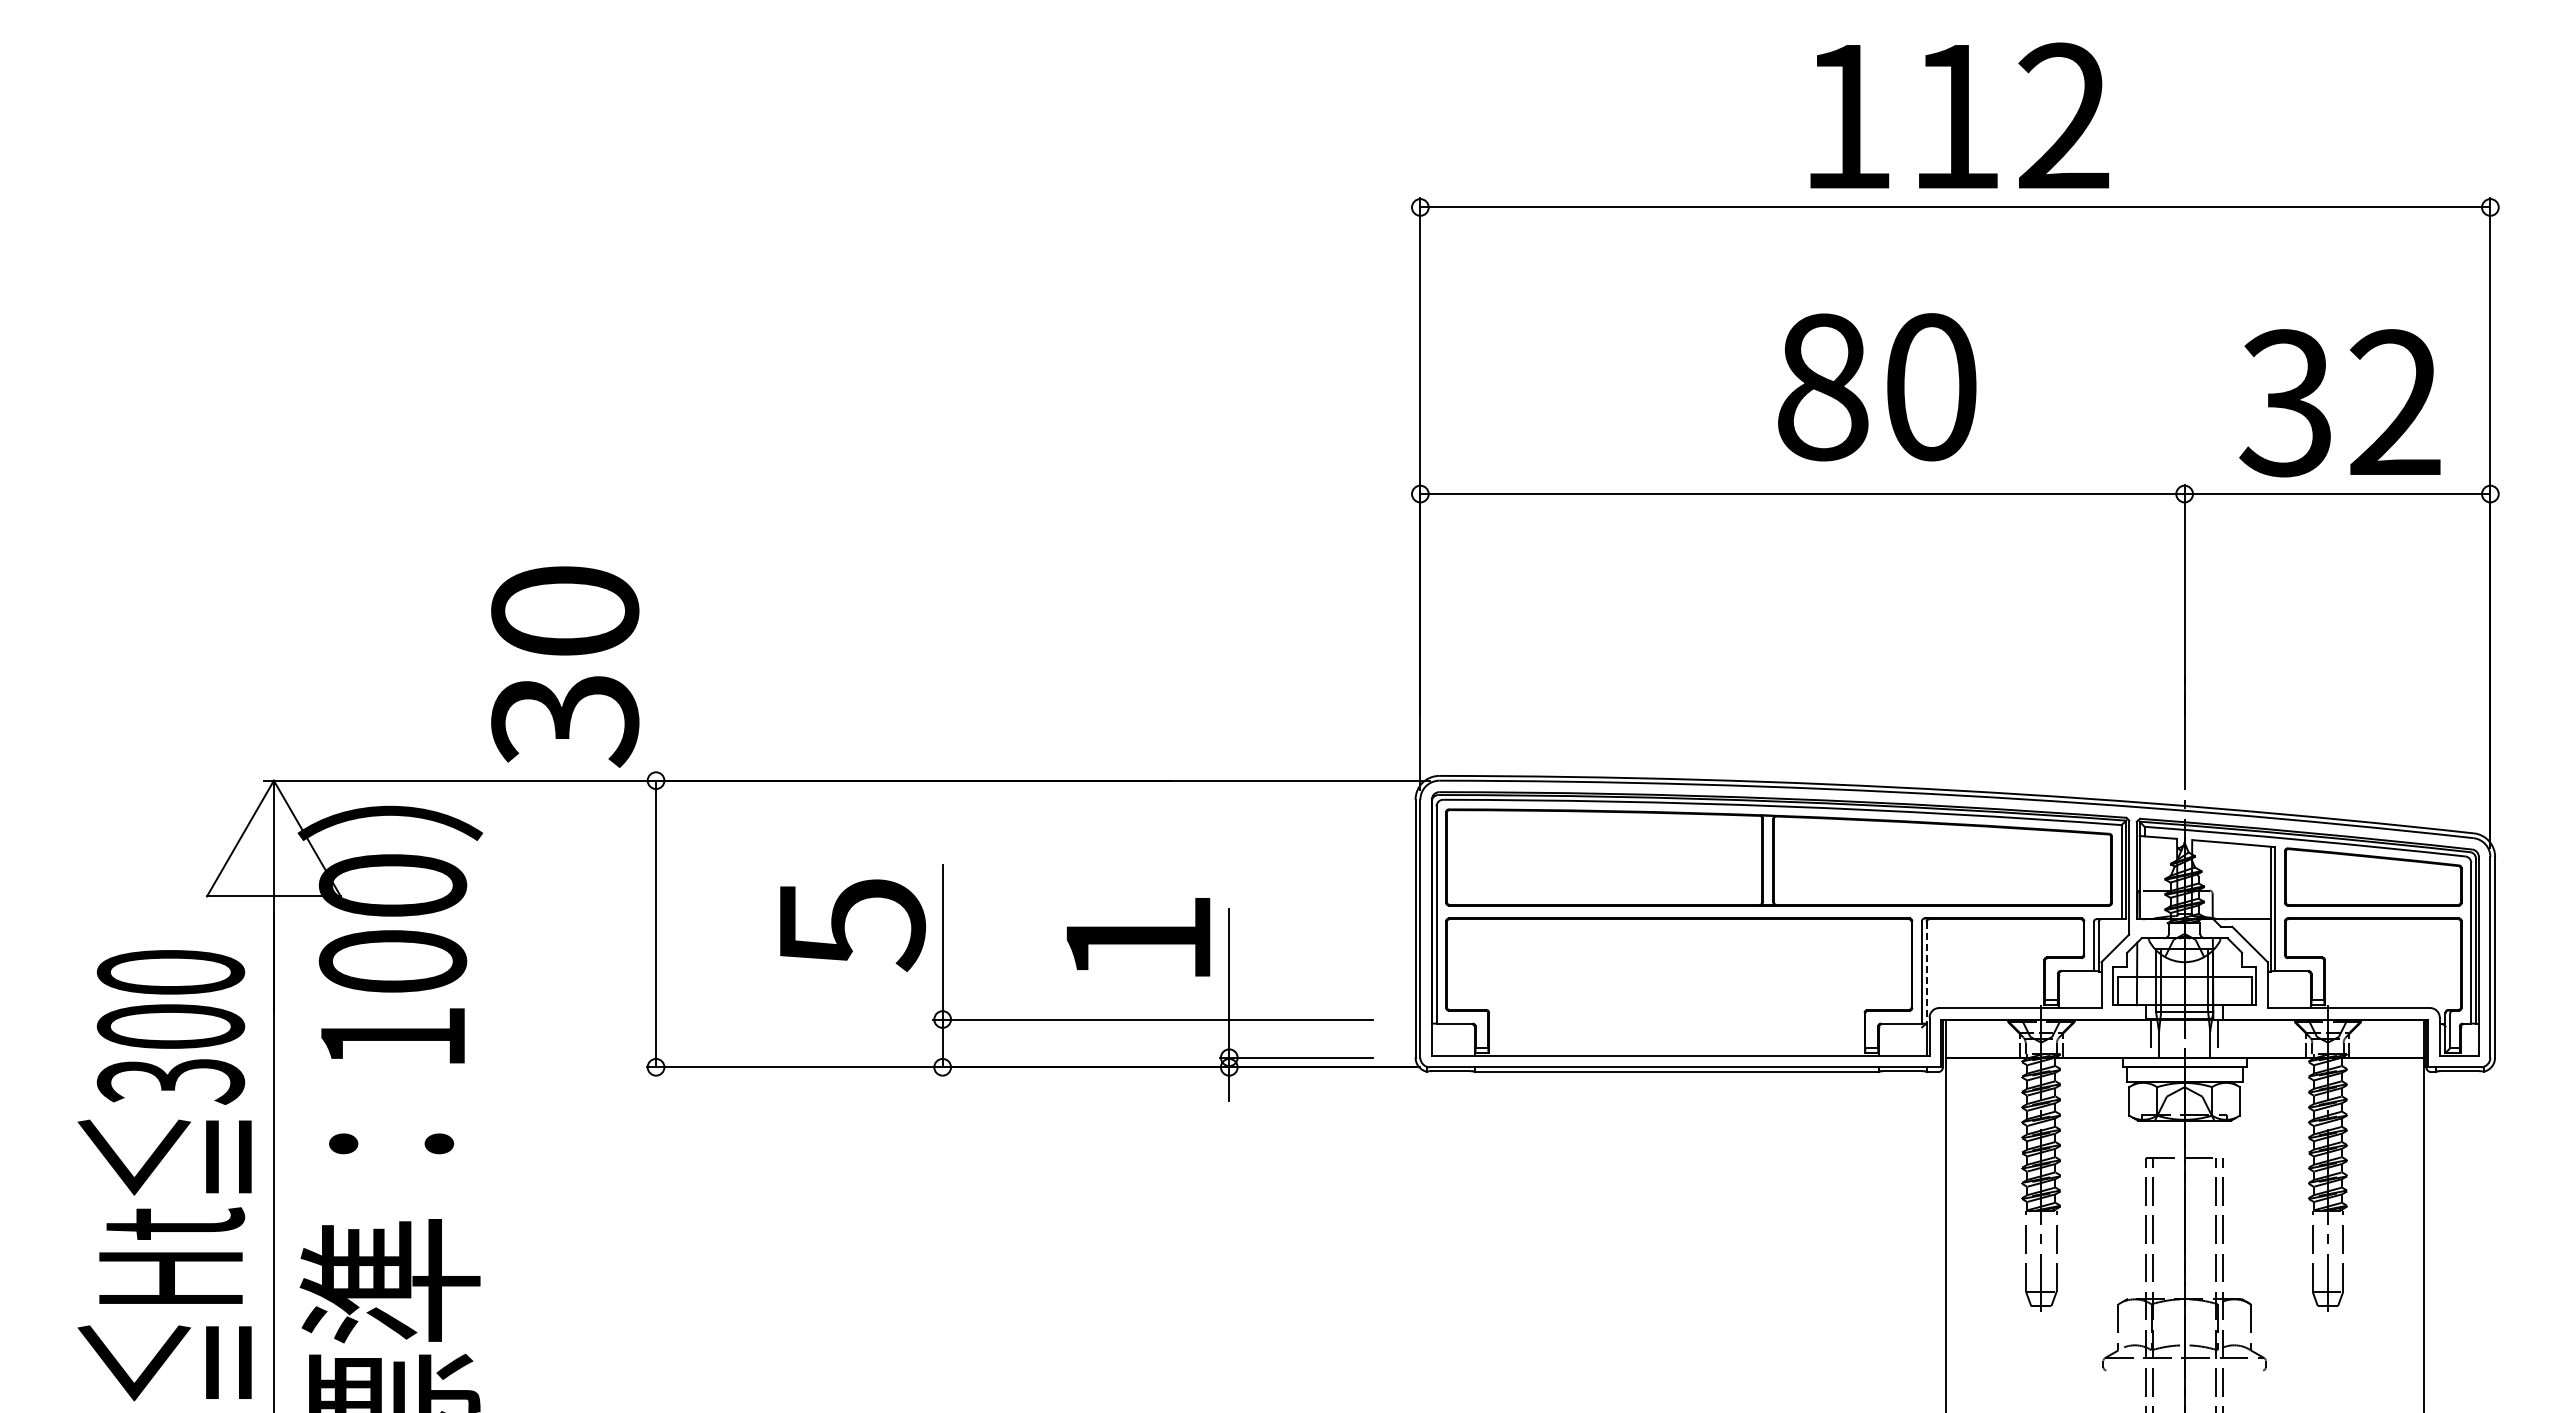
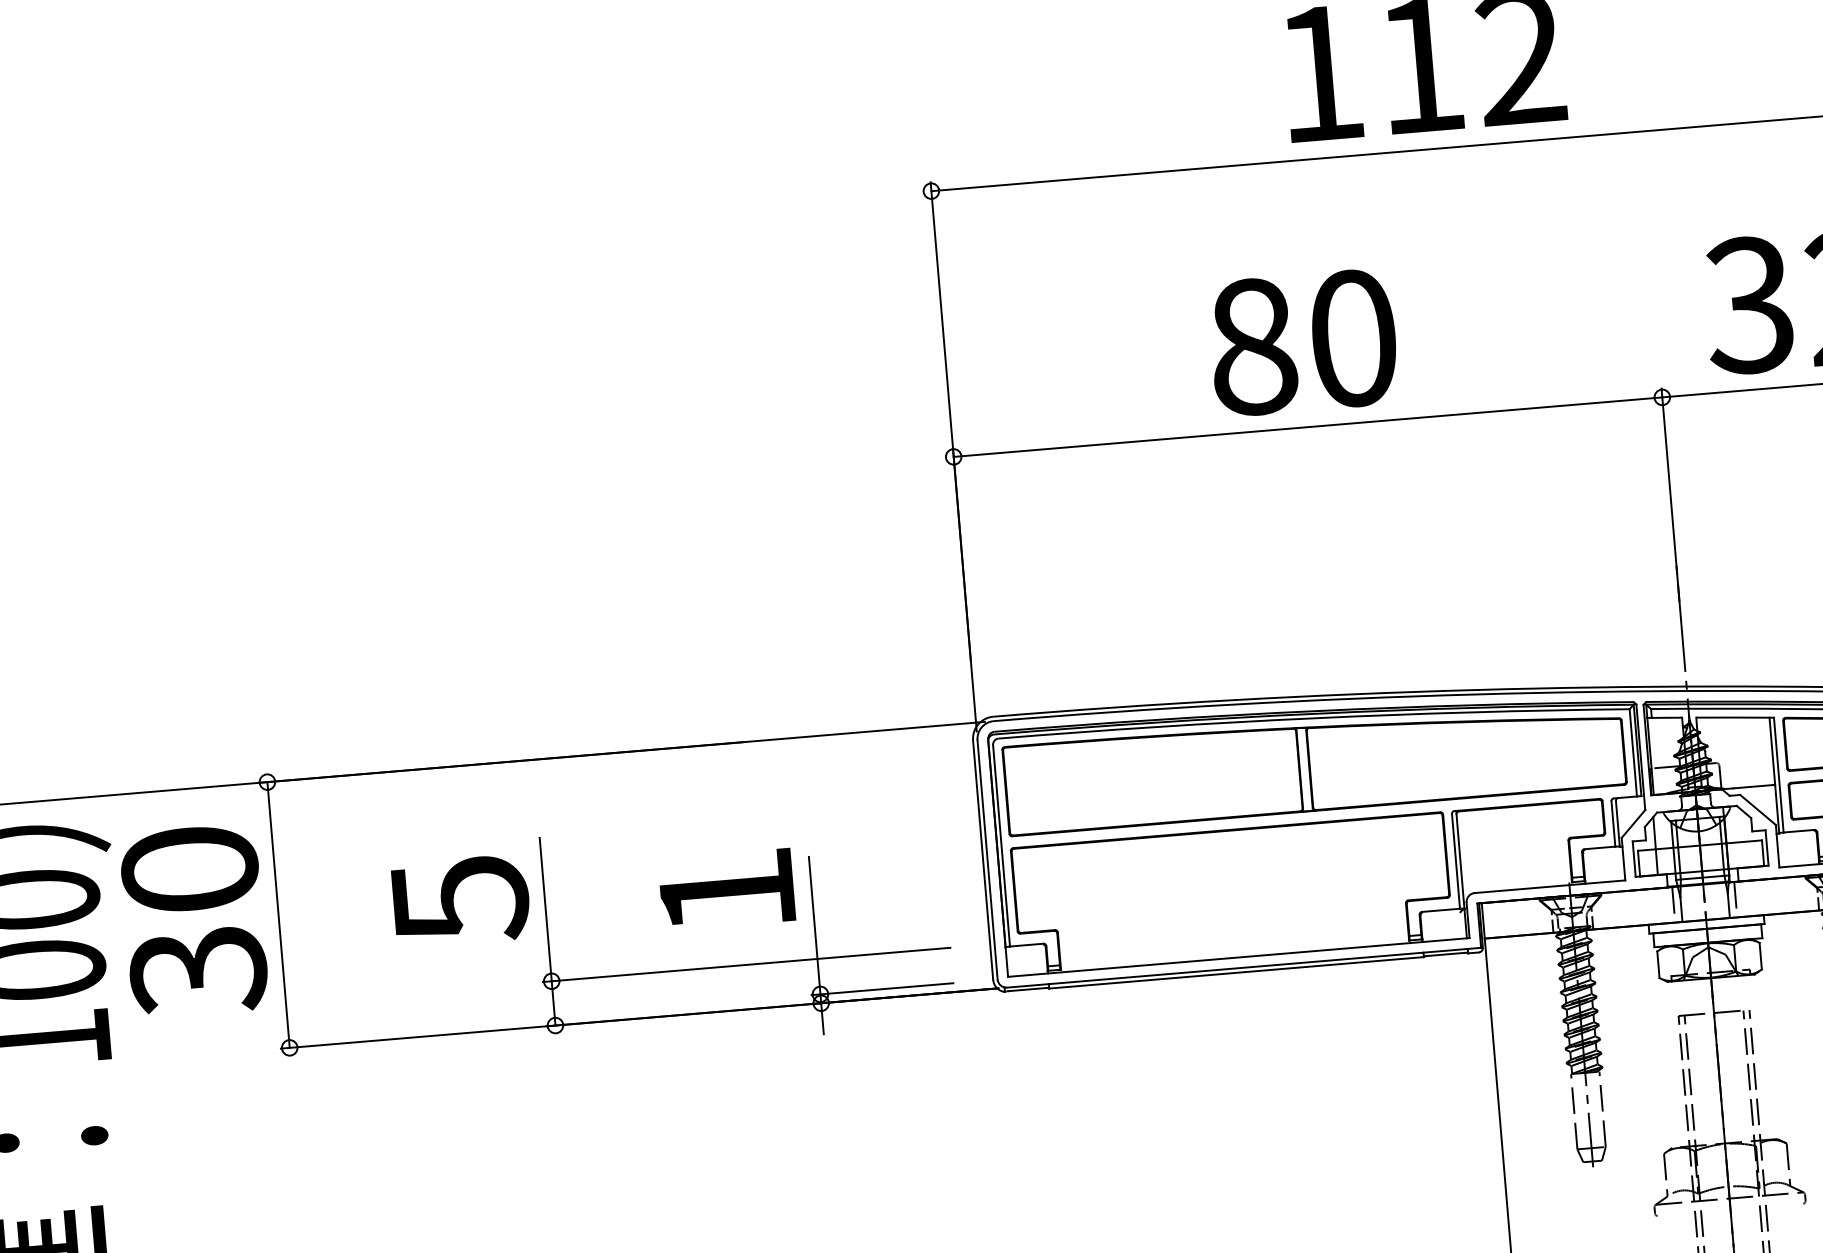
text: (1877, 387) -> (1303, 342), moved
text: (565, 666) -> (194, 920), moved
line: (1926, 973) -> (1460, 862), dashed -> solid

